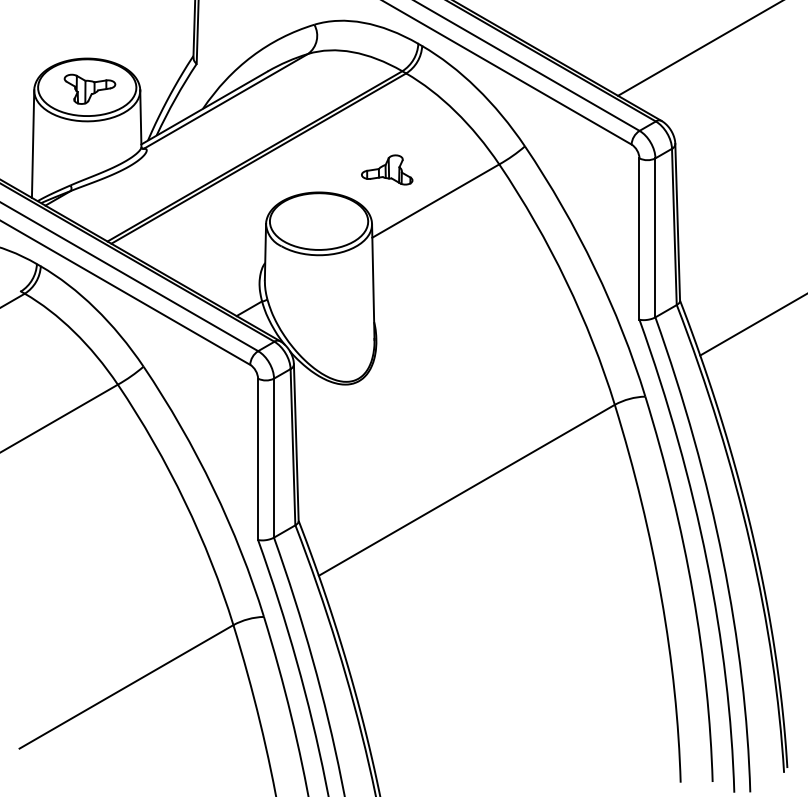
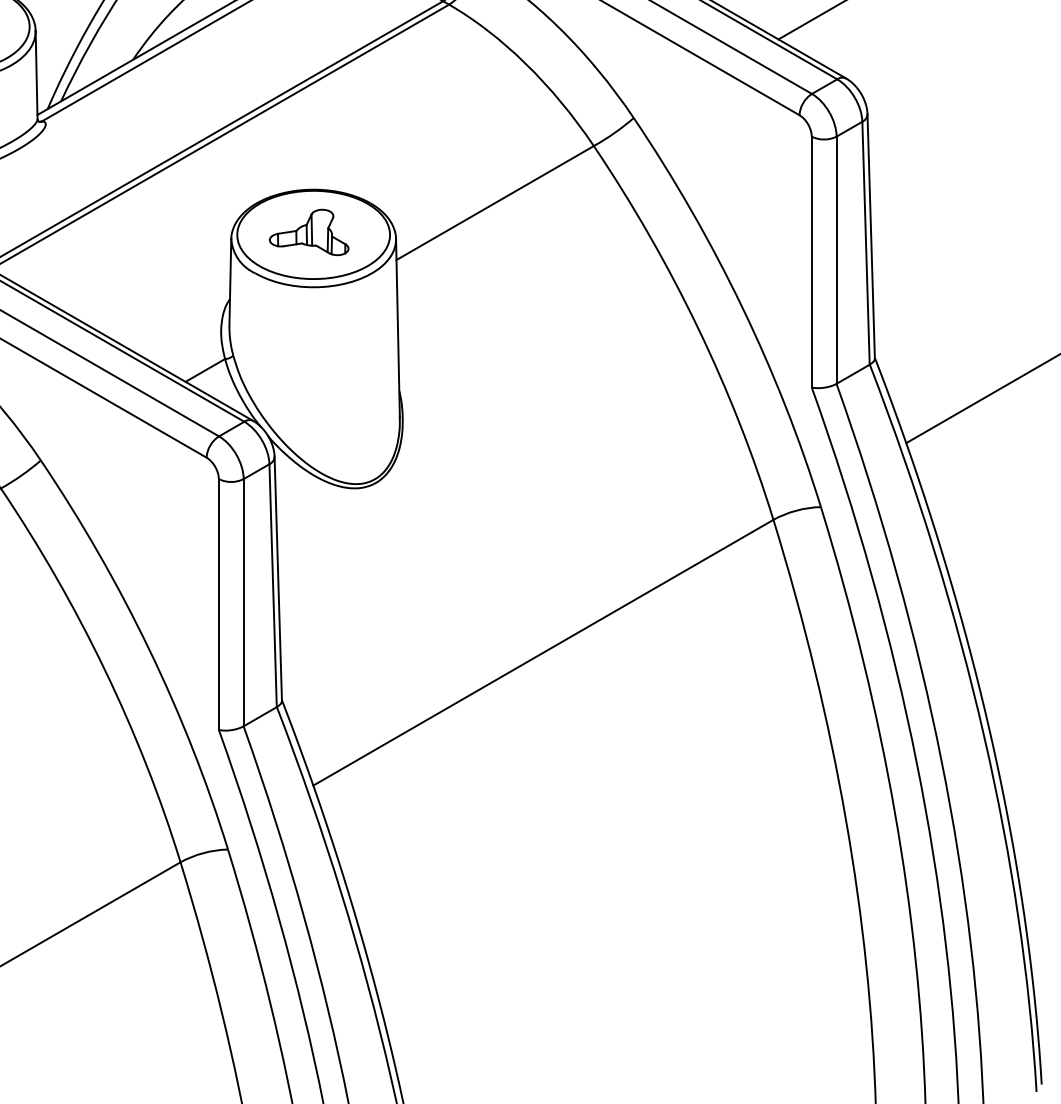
part: (387, 169) -> (309, 231), moved

